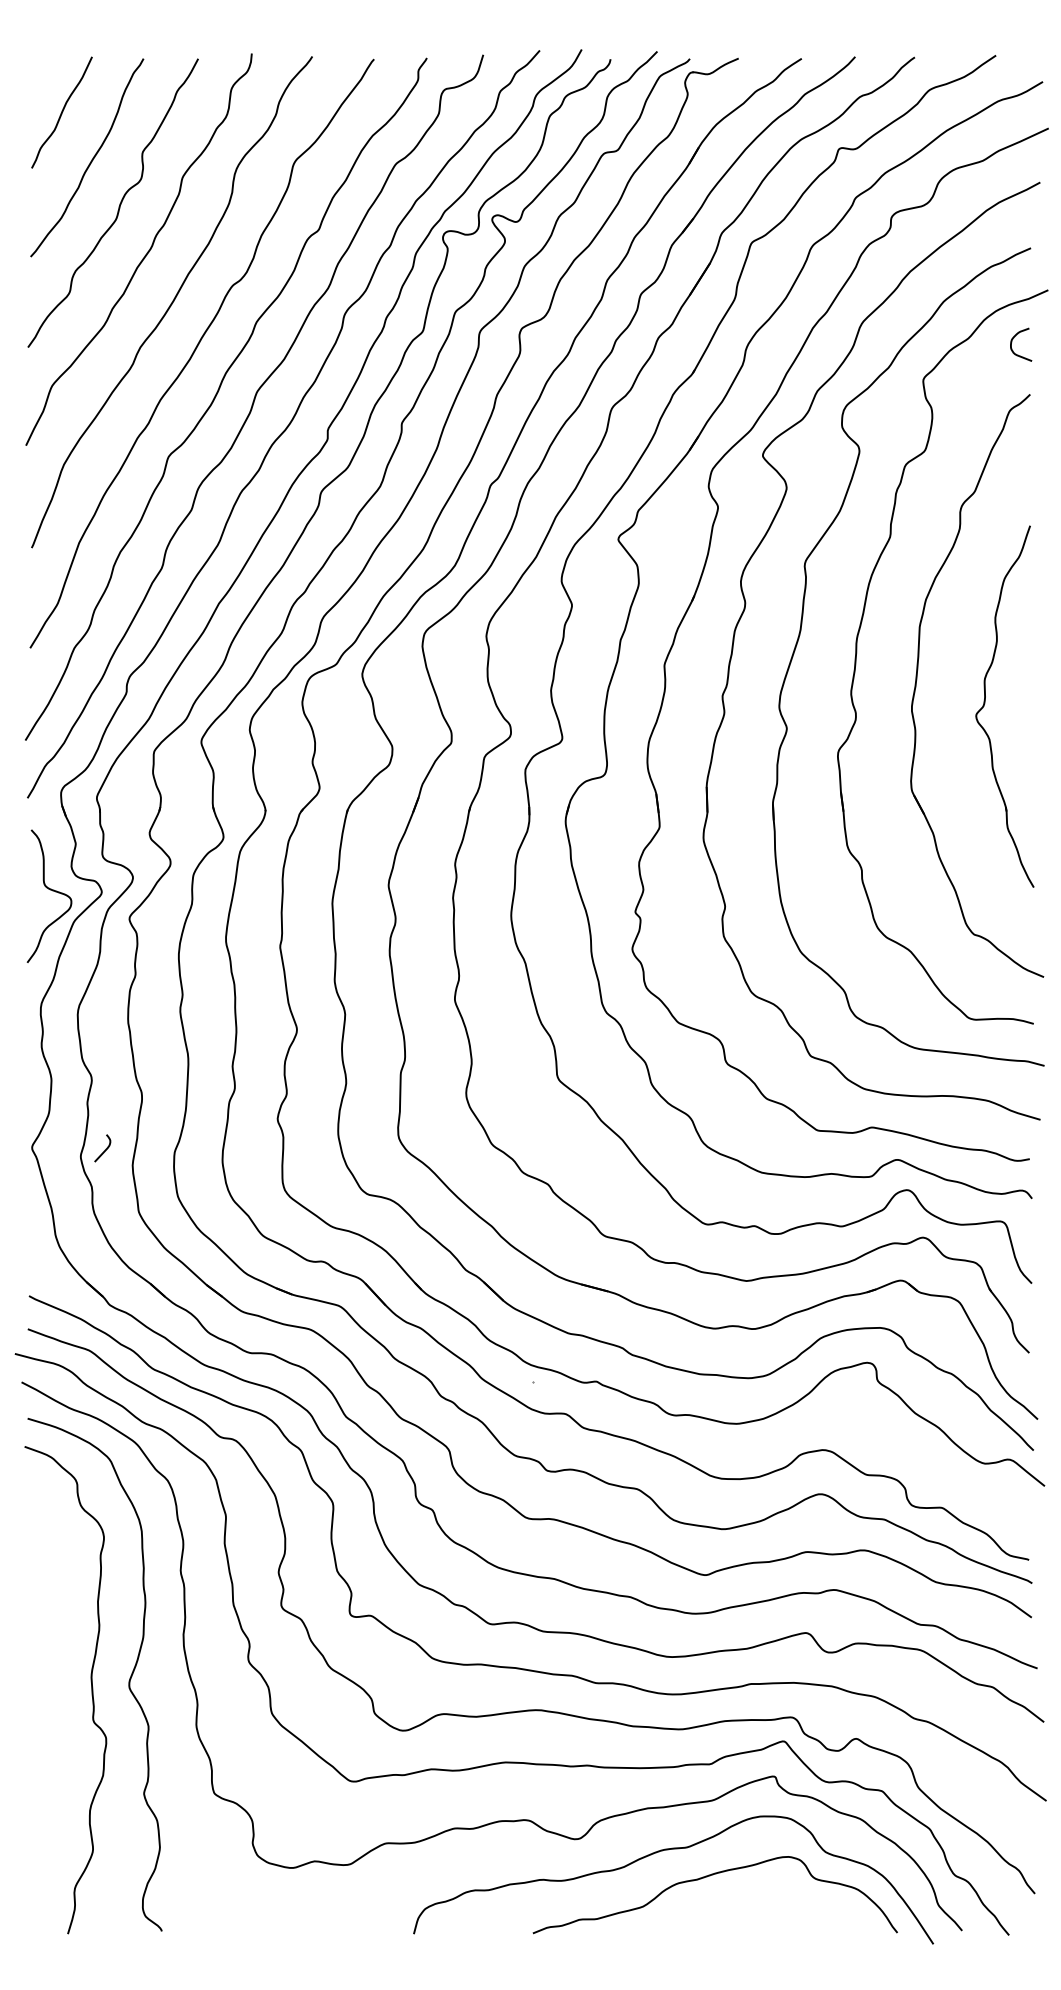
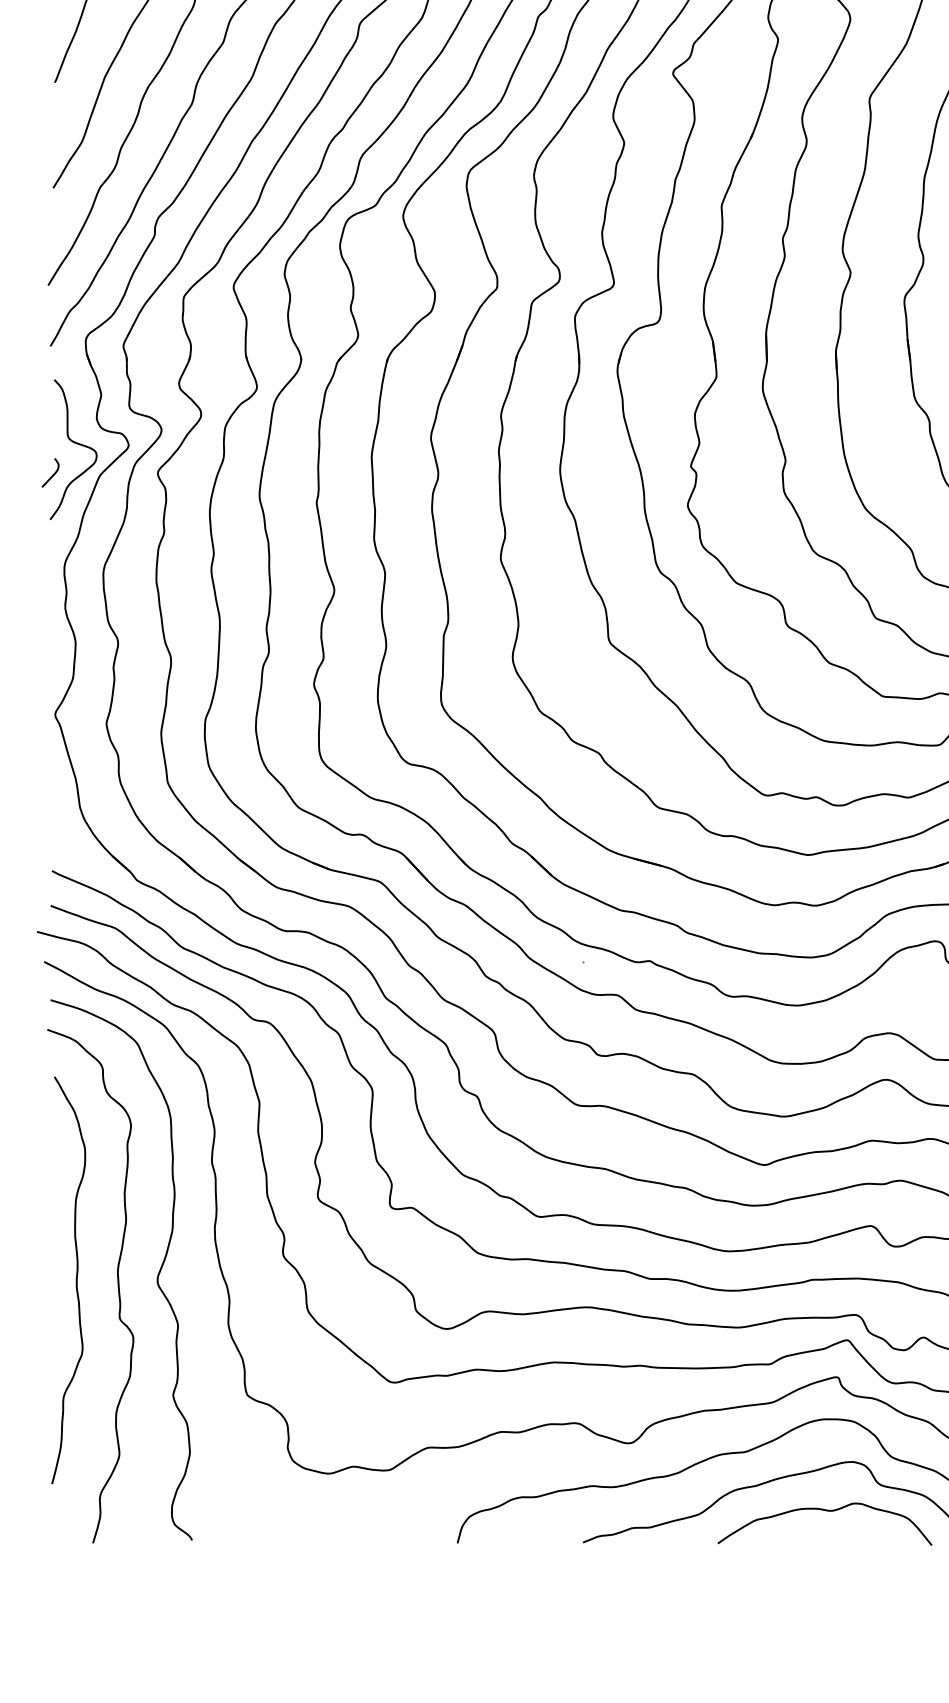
curve: (104, 1150) -> (52, 475), moved
curve: (51, 1684) -> (75, 1280), added
curve: (766, 1904) -> (829, 1512), added

